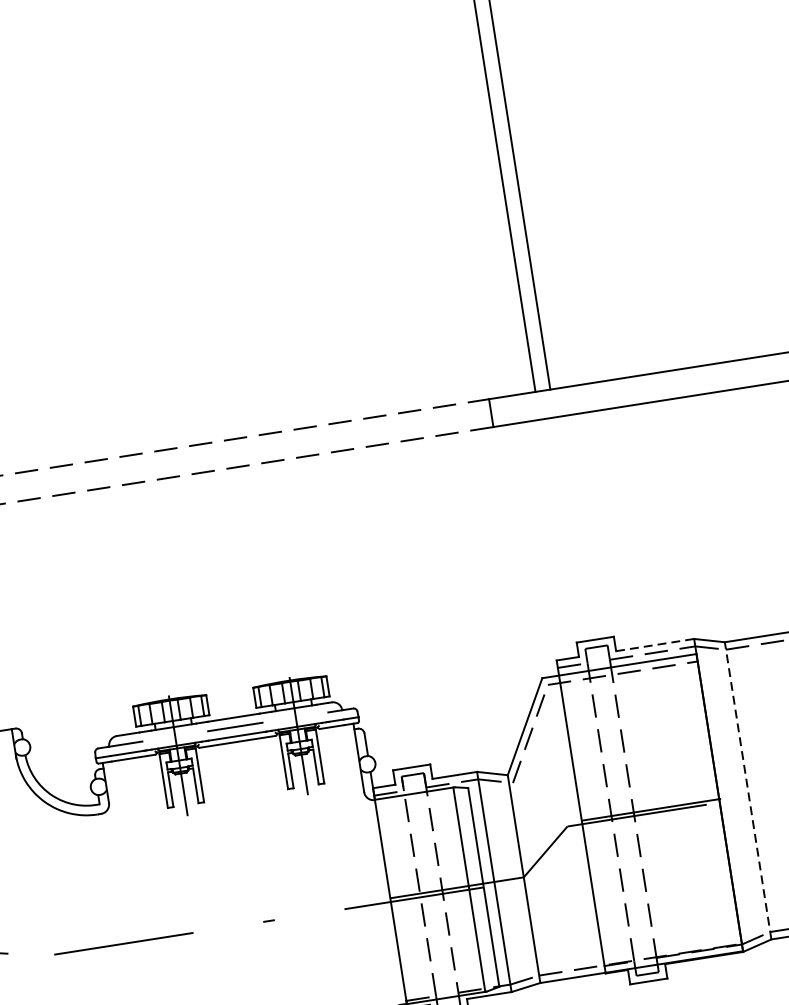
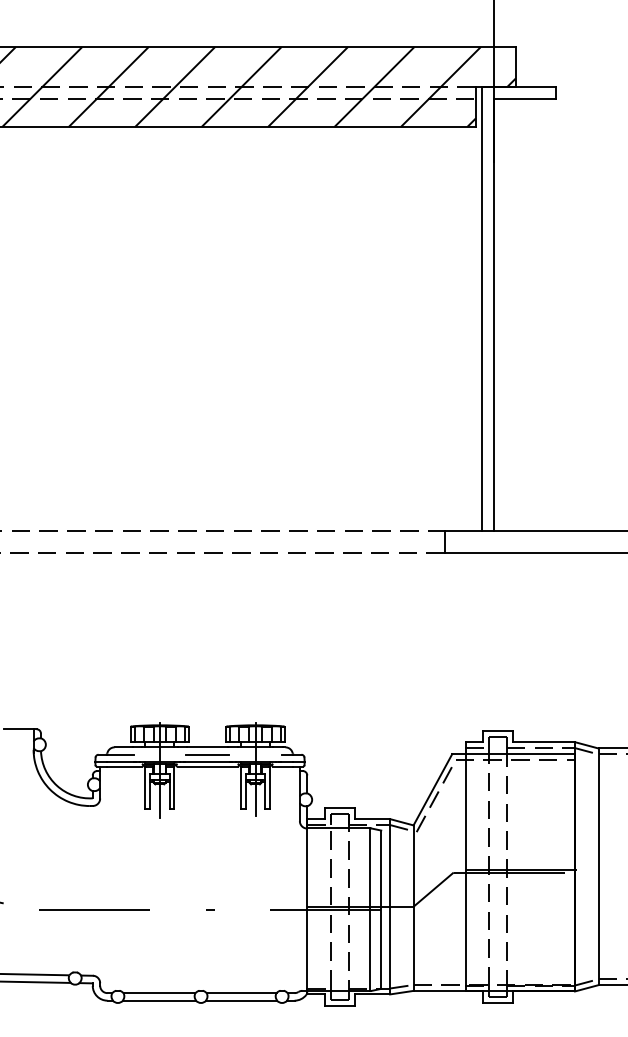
line: (655, 645) -> (544, 742), dashed -> solid
line: (748, 790) -> (598, 866), dashed -> solid

